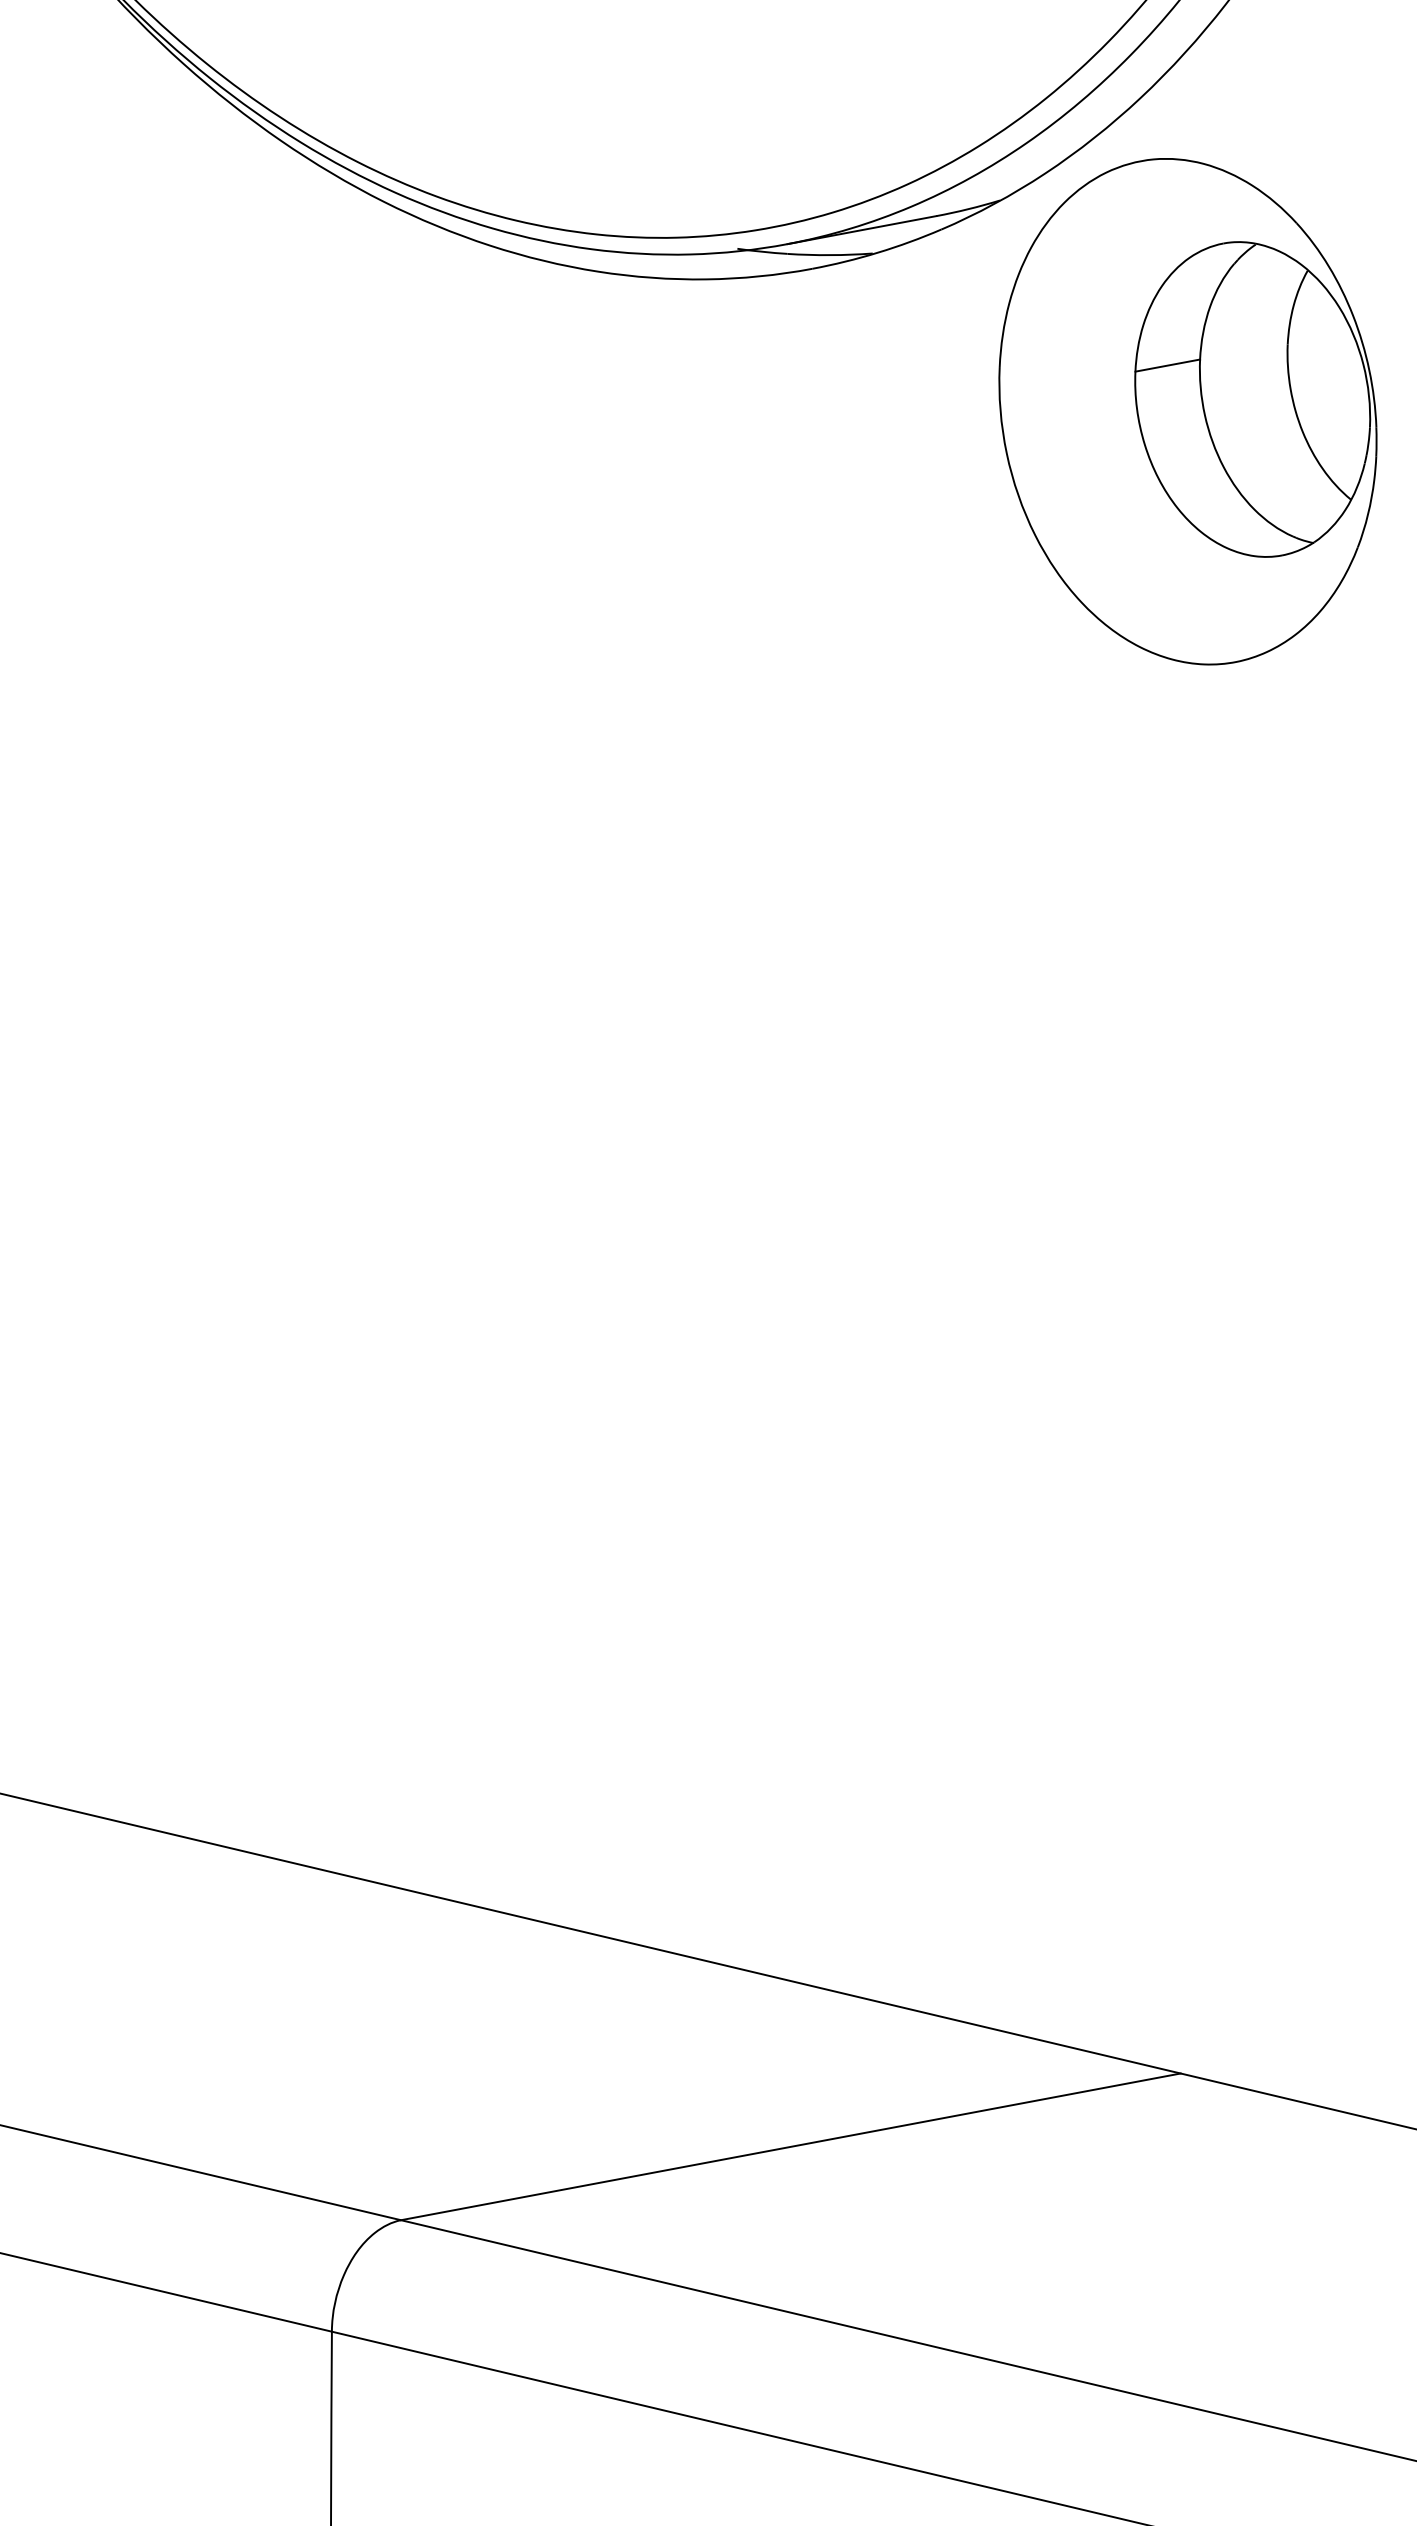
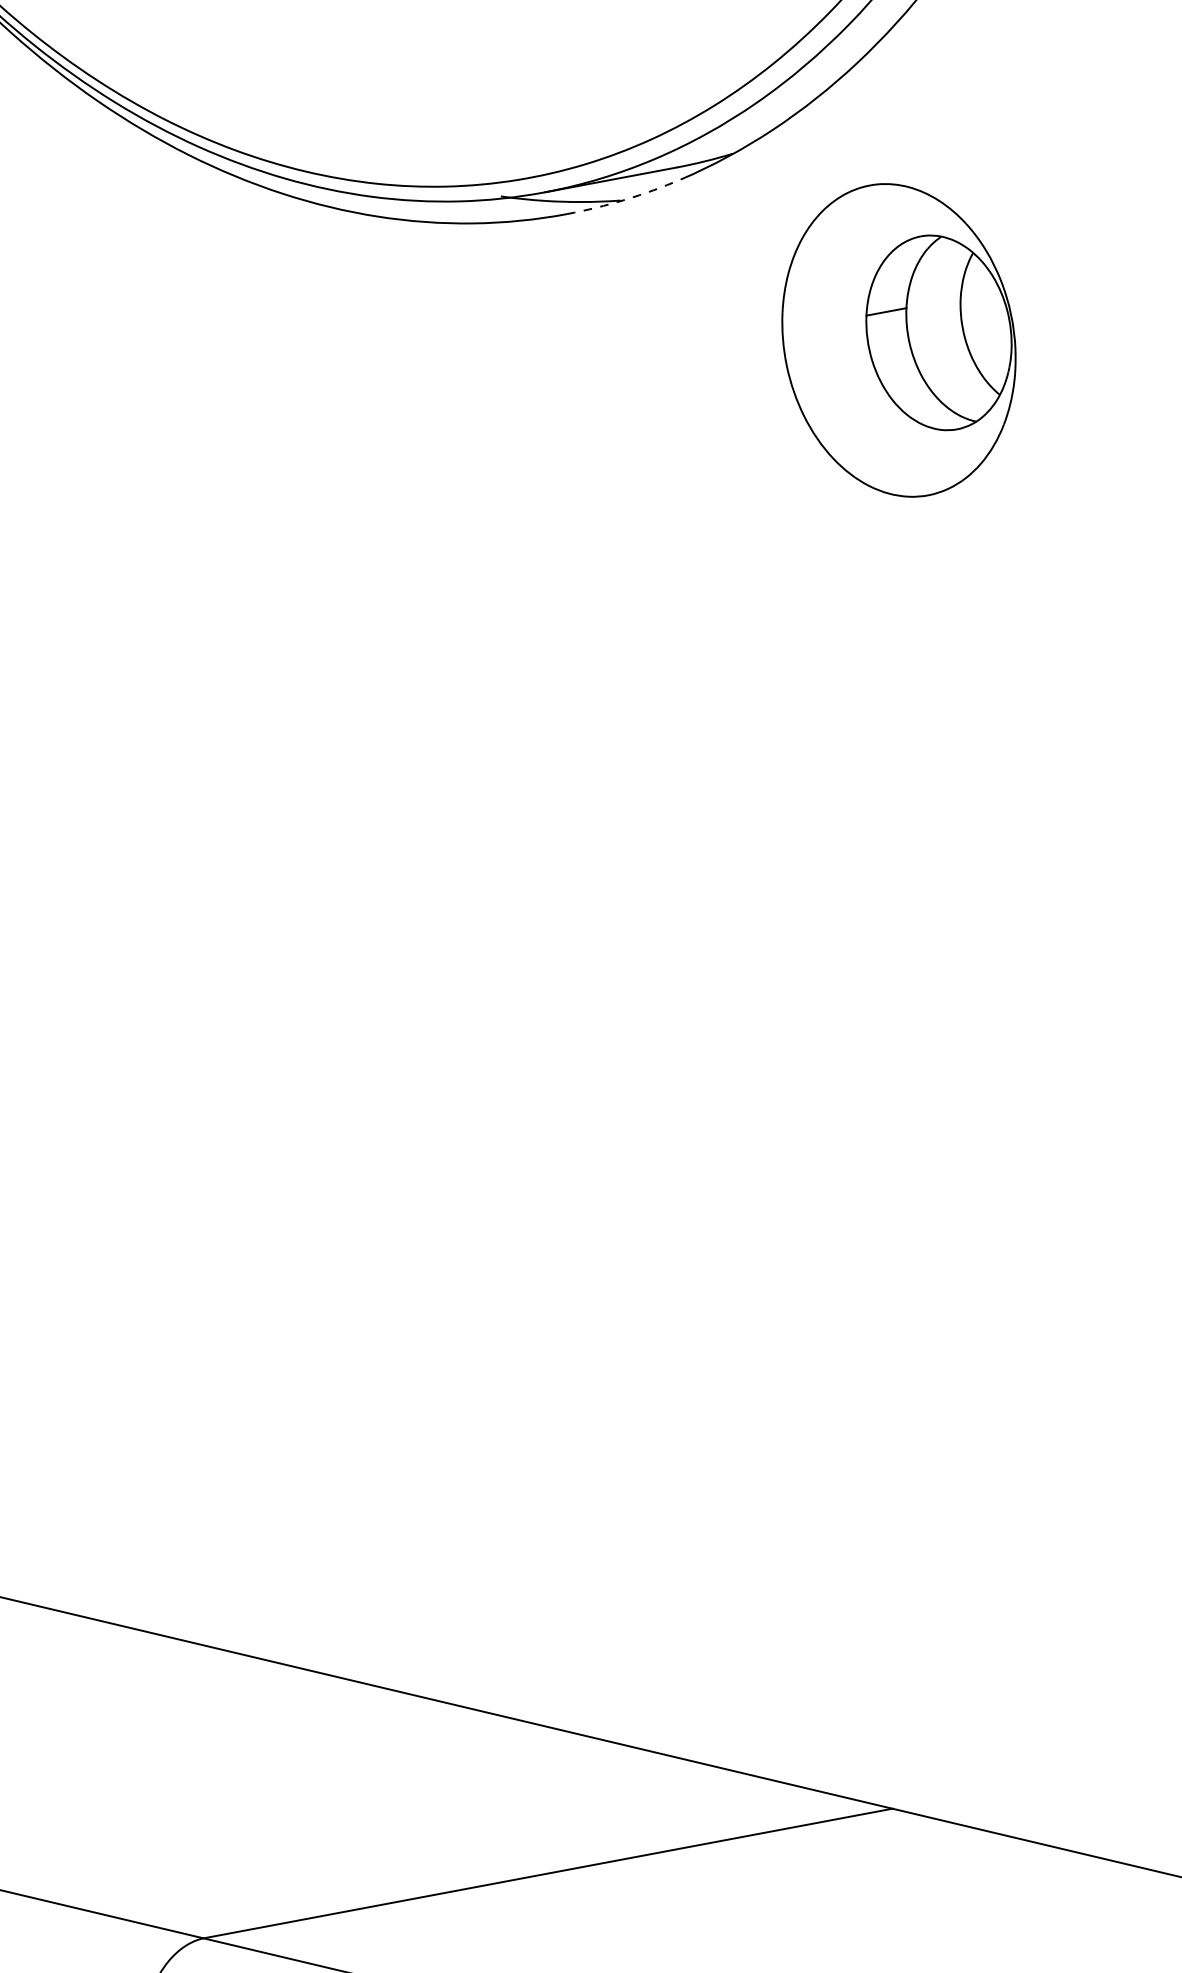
arc: (877, 252) -> (624, 199), solid -> dashed
part: (1187, 411) -> (898, 340), size x0.7

